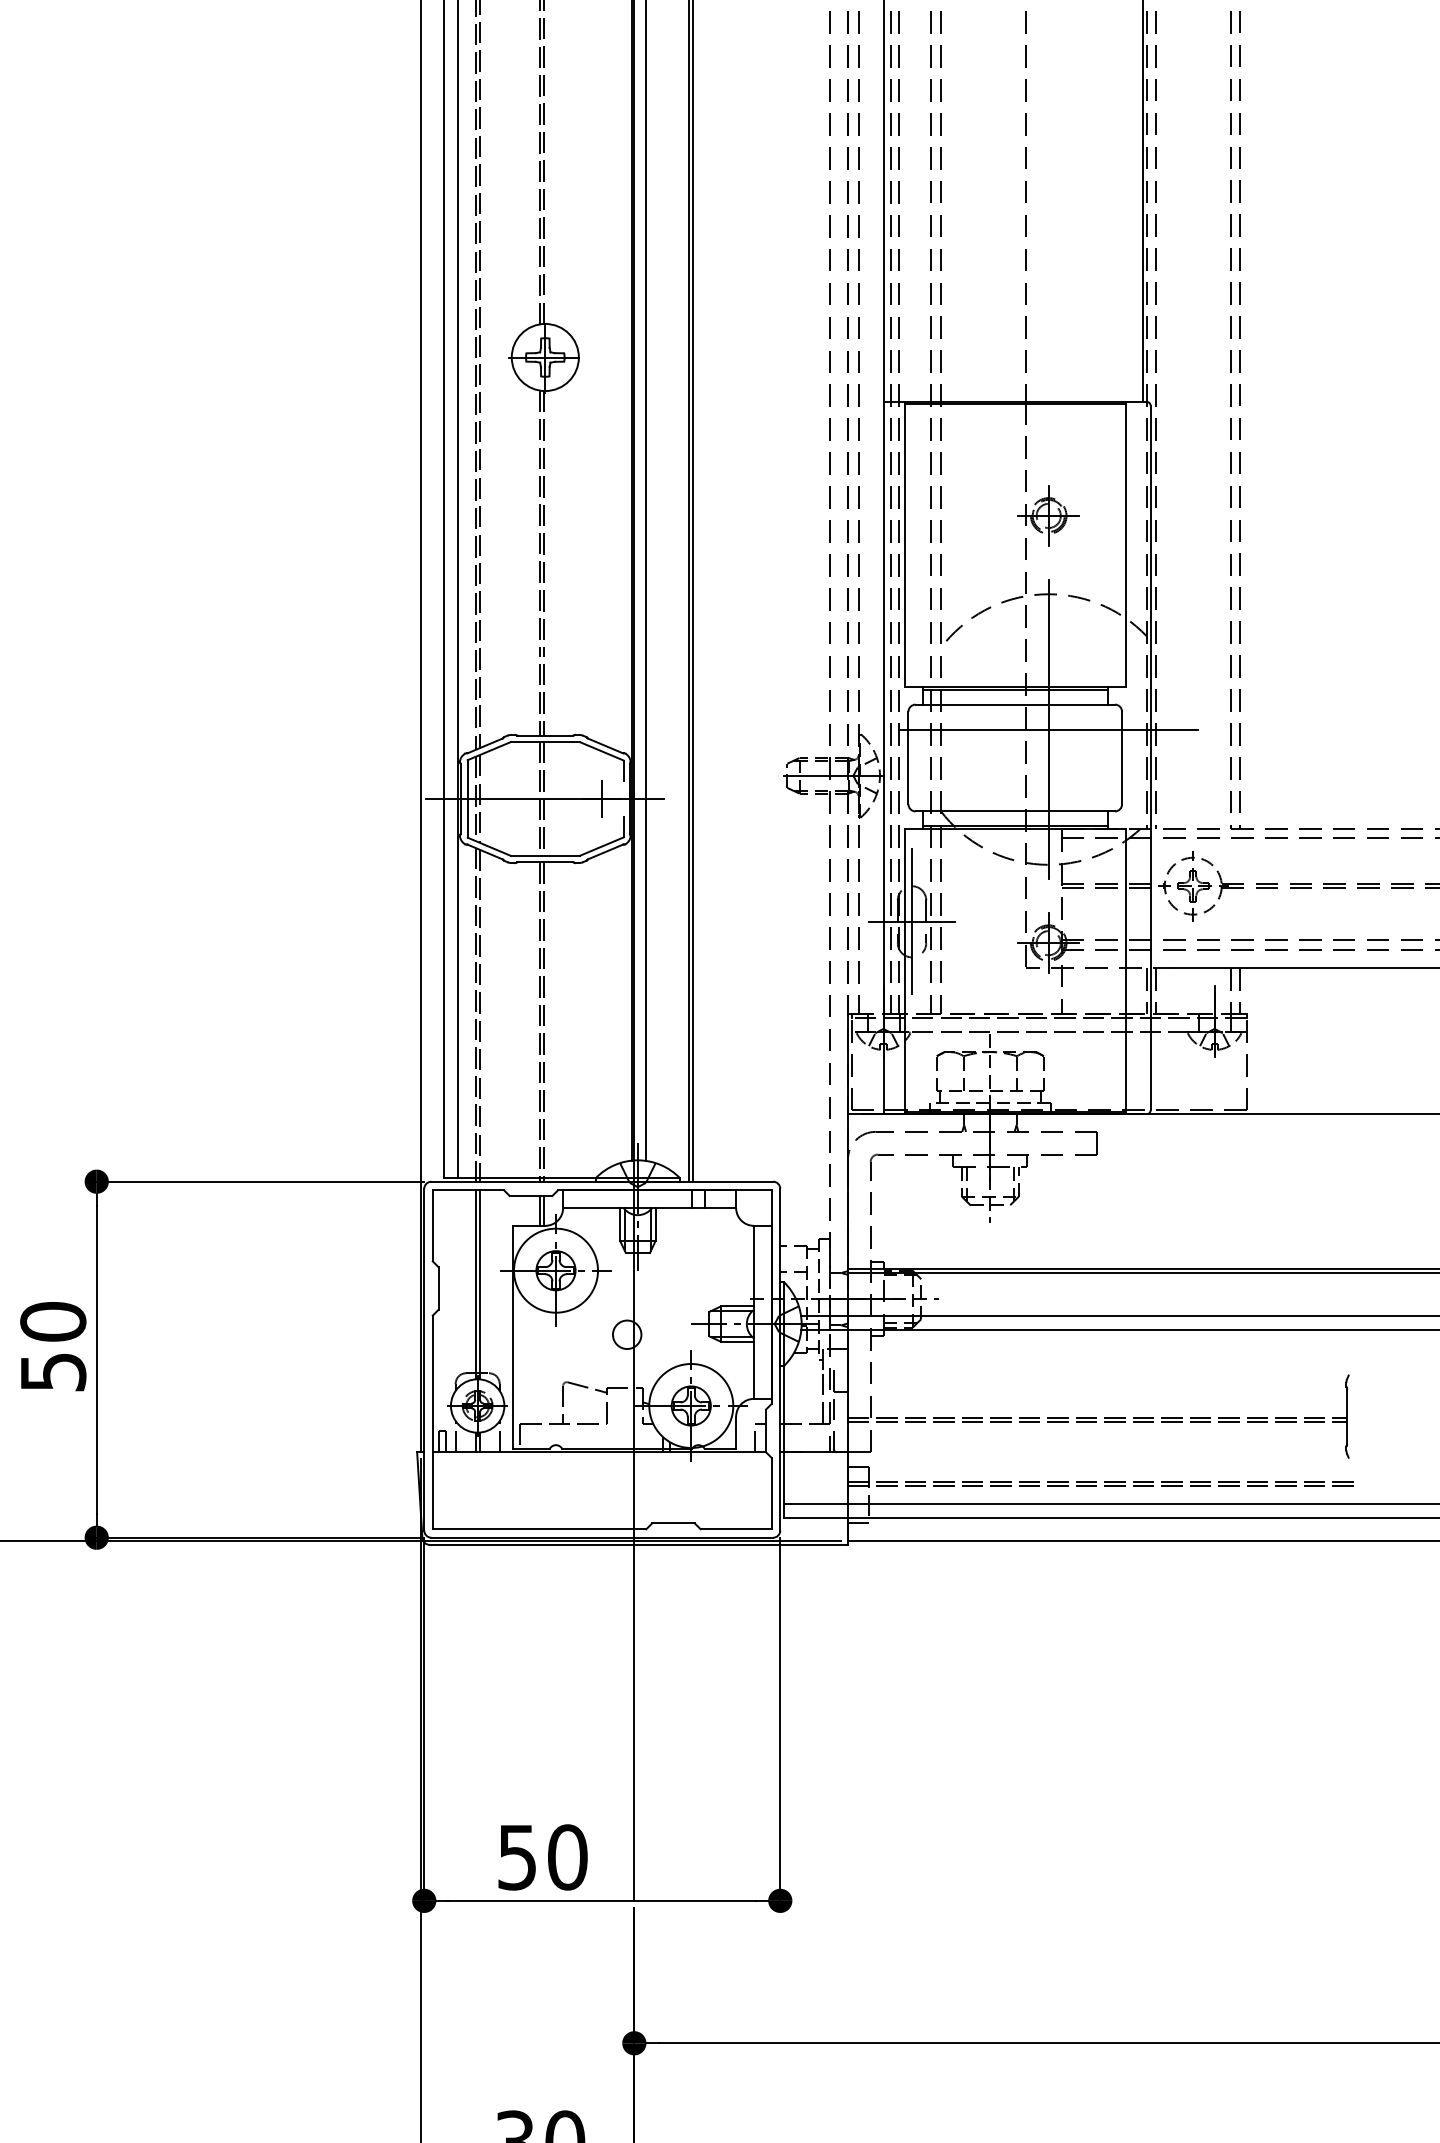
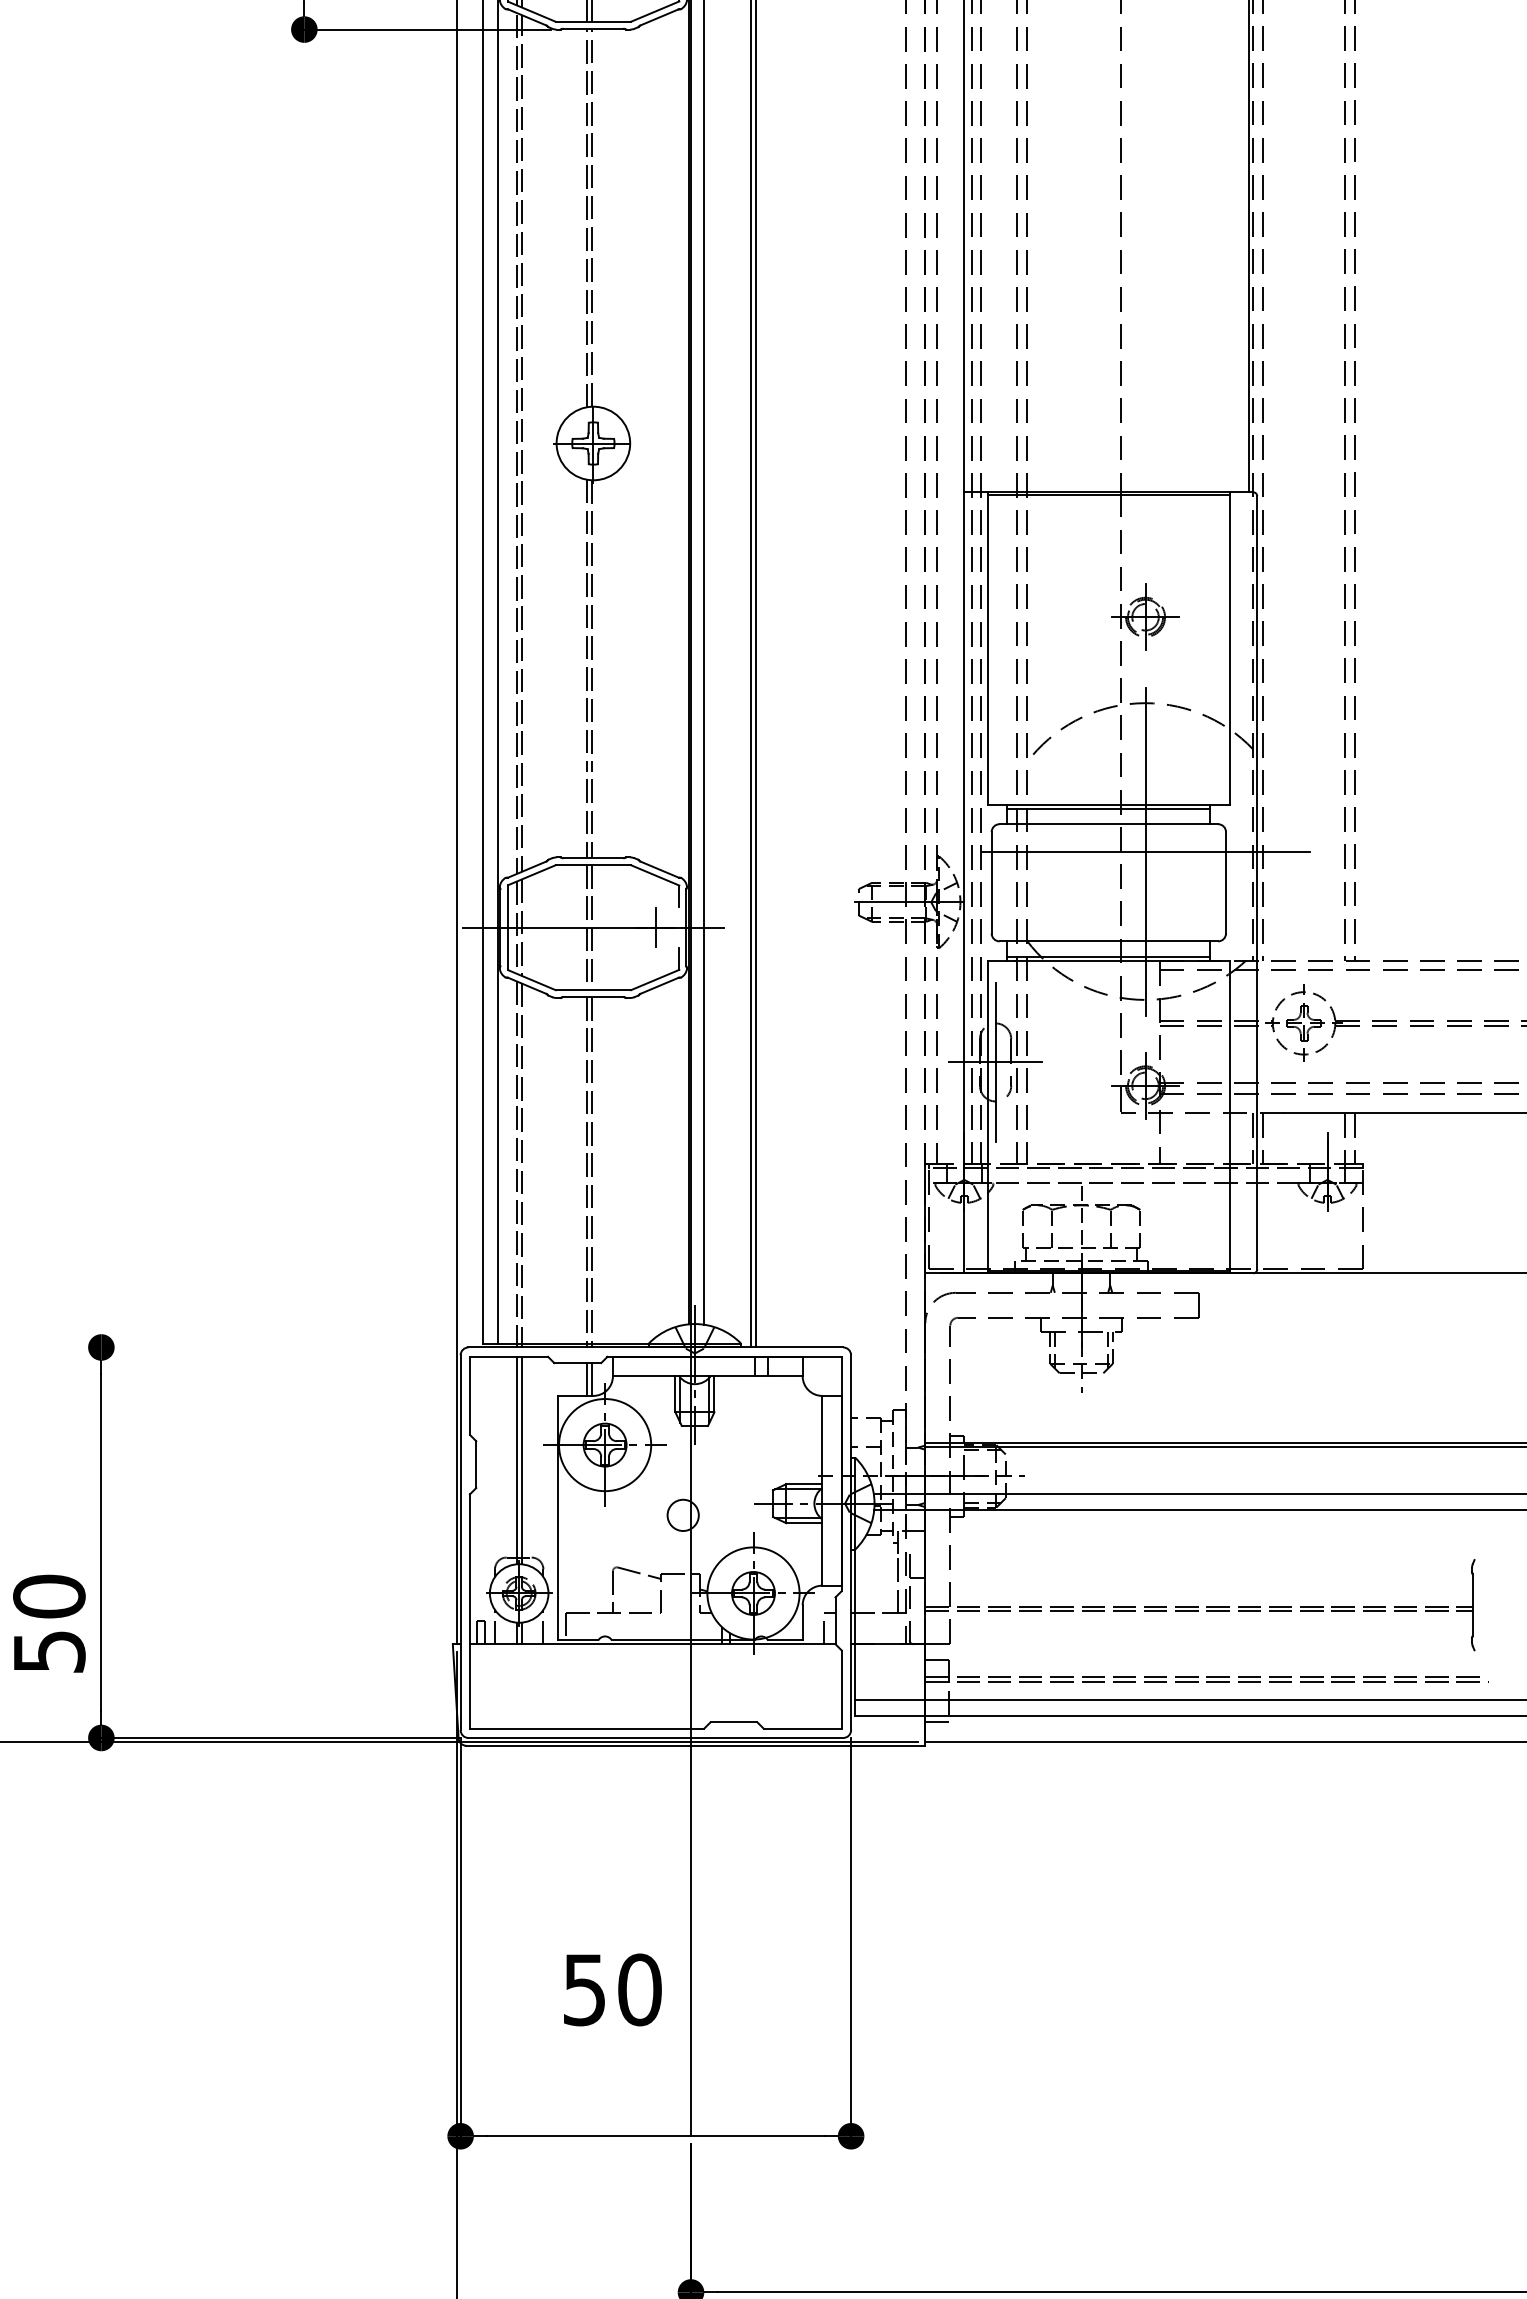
line: (256, 1181) -> (276, 1347), removed
text: (53, 1346) -> (49, 1623), moved
text: (542, 1857) -> (612, 1989), moved

